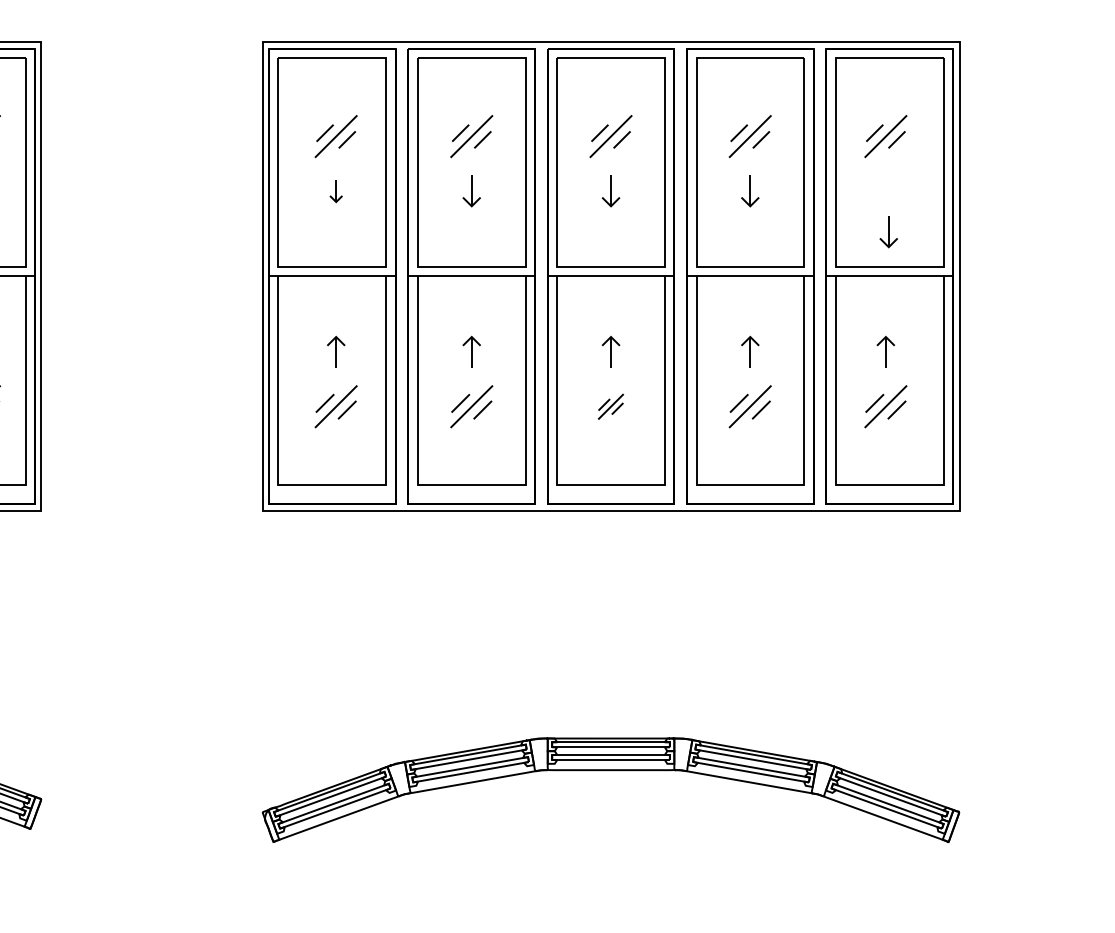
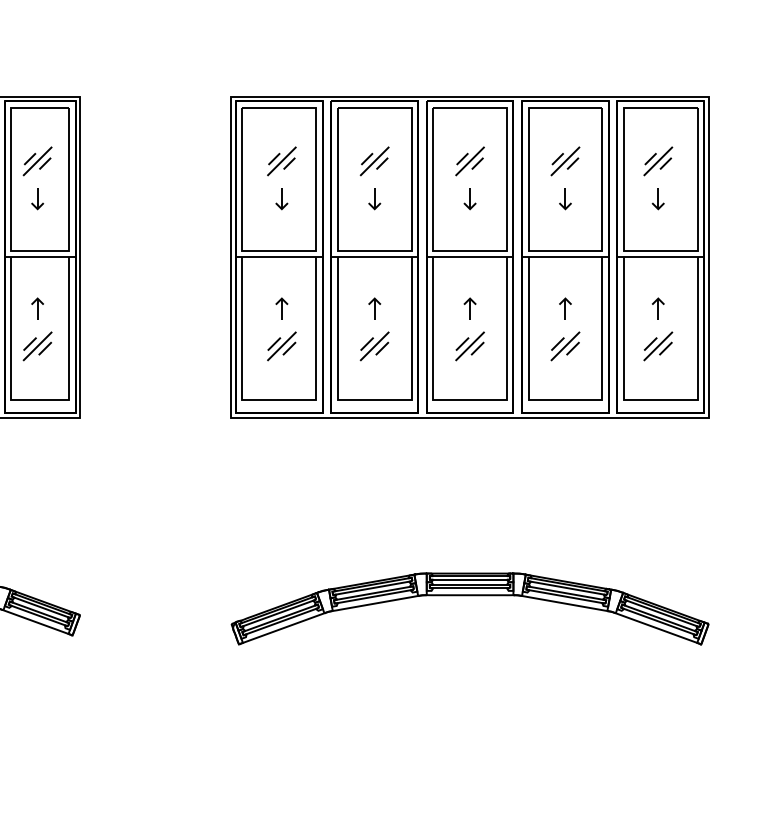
part: (335, 192) -> (281, 199), size x1.43
part: (887, 233) -> (657, 199), moved
part: (610, 406) -> (469, 346), size x1.67

